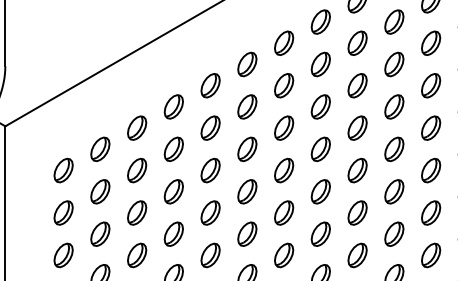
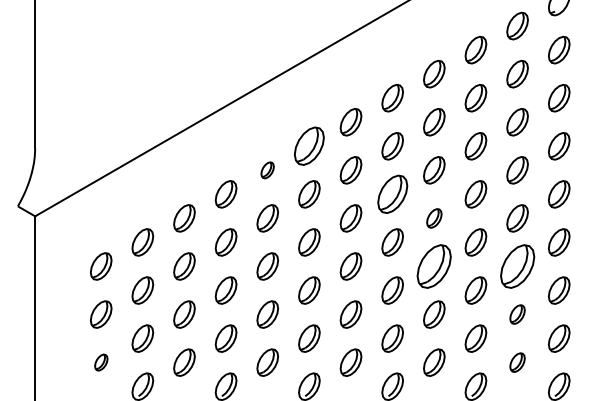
part: (247, 64) -> (309, 146), size x1.4
part: (210, 85) -> (267, 170), size x0.6
part: (320, 107) -> (392, 194), size x1.4
part: (357, 128) -> (434, 218), size x0.7
part: (357, 170) -> (434, 266), size x1.6
part: (431, 170) -> (517, 266), size x1.6
part: (431, 212) -> (517, 314), size x0.7
part: (63, 255) -> (101, 362), size x0.6
part: (431, 255) -> (517, 362), size x0.7

